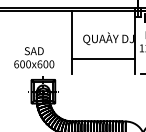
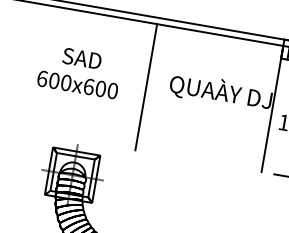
text: (34, 57) -> (80, 71), moved
line: (103, 58) -> (204, 129), removed

